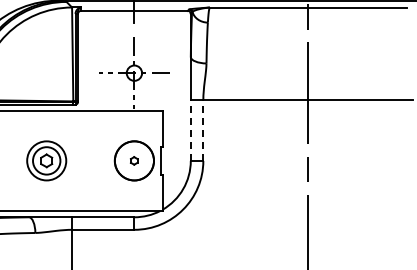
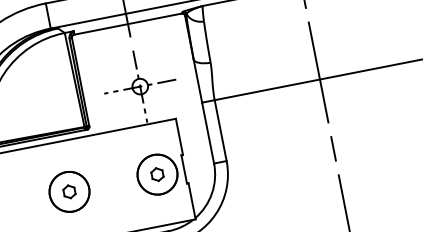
line: (190, 130) -> (207, 133), dashed -> solid
line: (203, 130) -> (220, 130), dashed -> solid
circle: (46, 160) -> (69, 191), size x1.43
part: (133, 160) -> (156, 174), size x1.67

